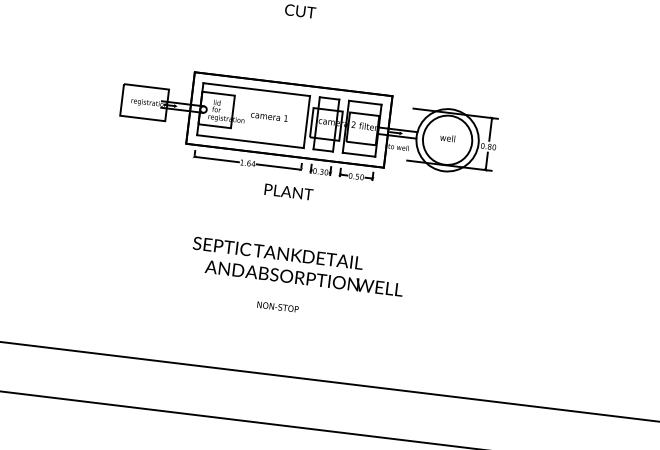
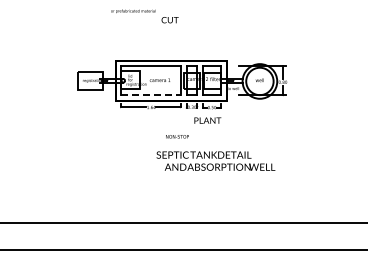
line: (250, 141) -> (151, 95), solid -> dashed
text: (288, 191) -> (207, 120), moved
text: (297, 265) -> (215, 160), moved
text: (278, 306) -> (177, 136), moved

